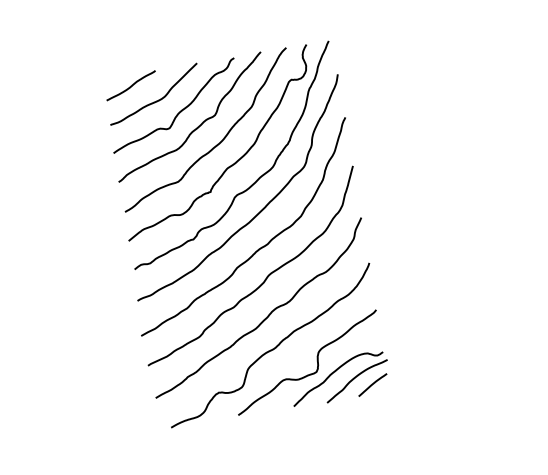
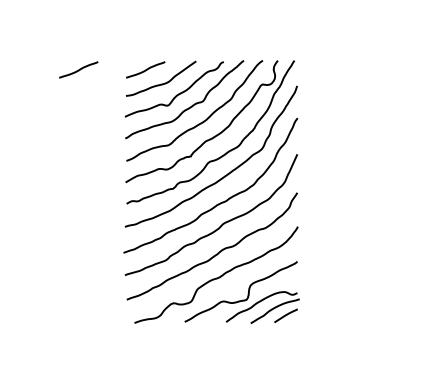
curve: (40, 99) -> (78, 69), added

